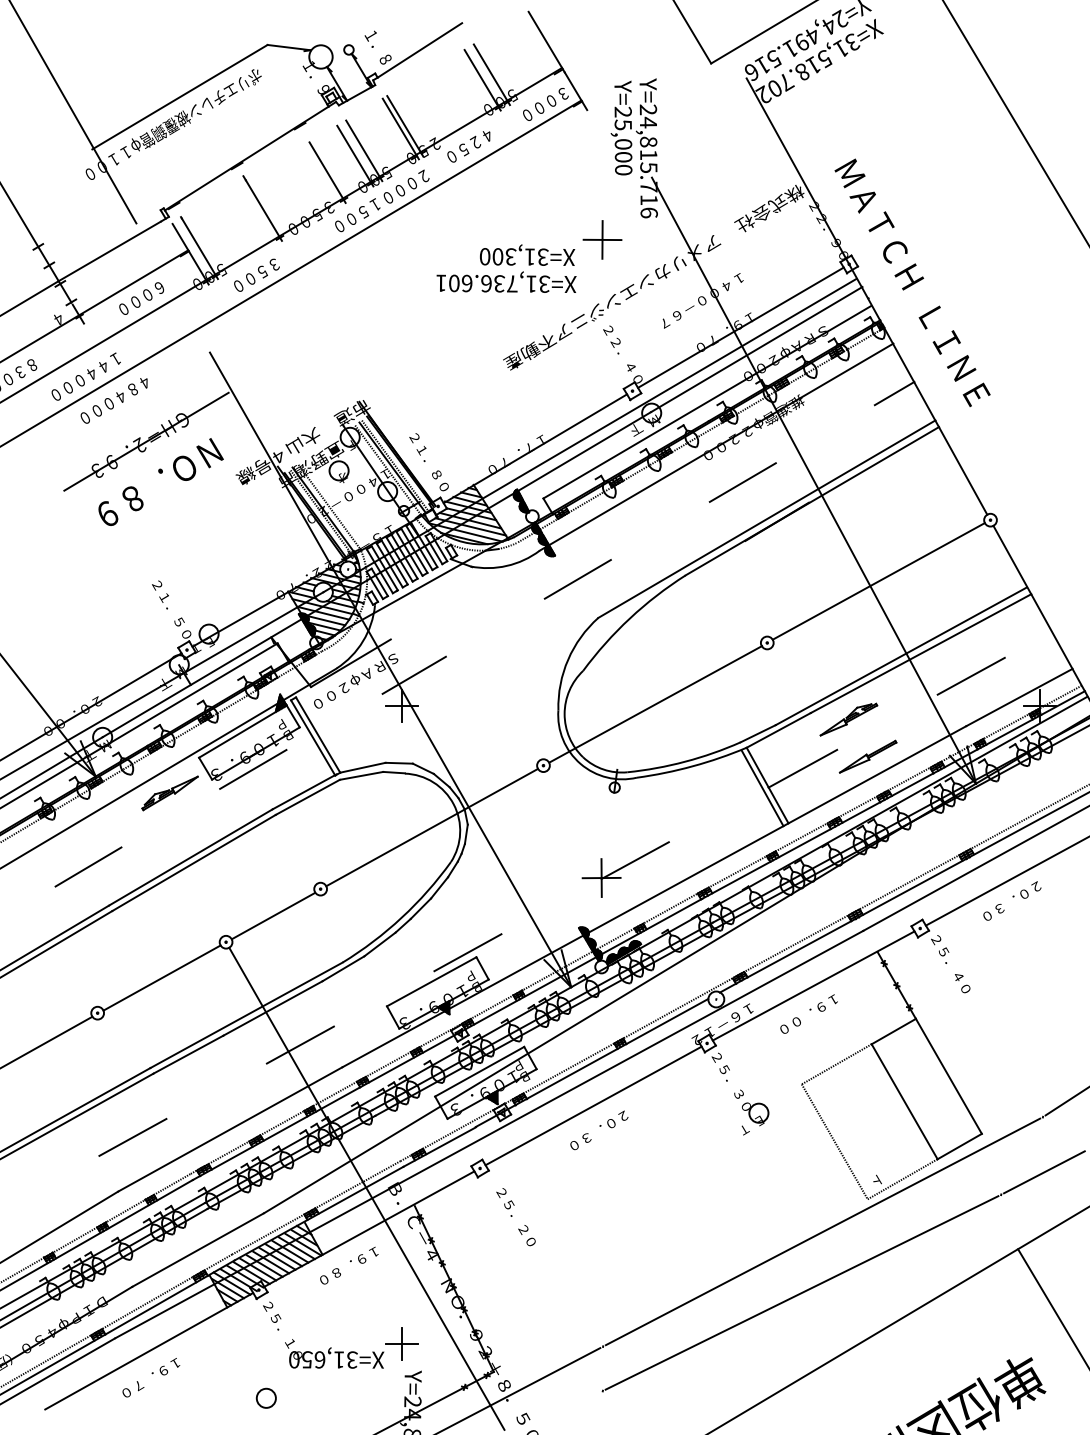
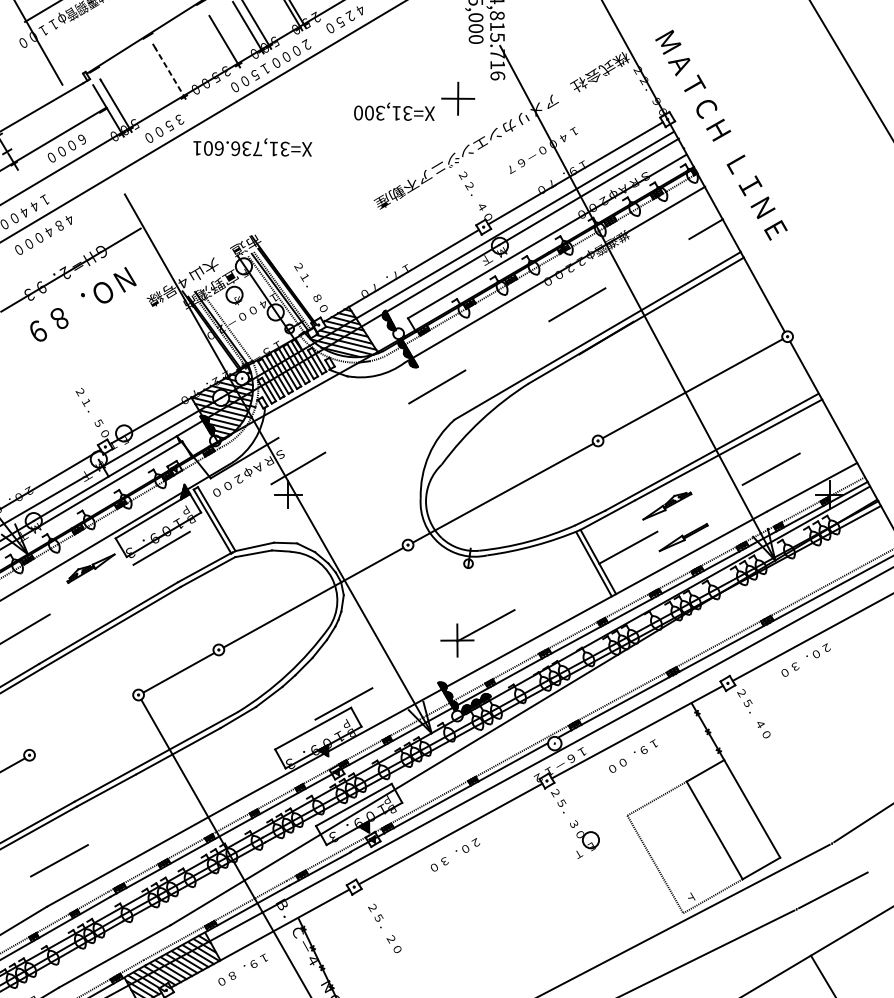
line: (263, 210) -> (170, 73), solid -> dashed
text: (506, 281) -> (252, 146), moved
line: (161, 977) -> (83, 724), removed
line: (299, 1044) -> (200, 781), removed

